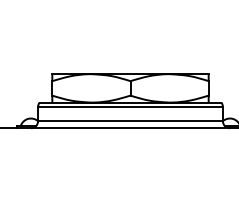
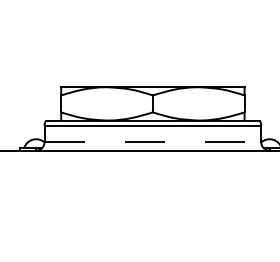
line: (130, 121) -> (152, 142), solid -> dashed

